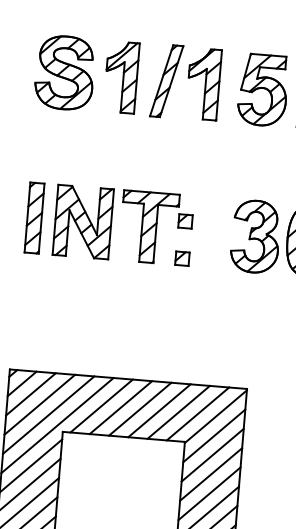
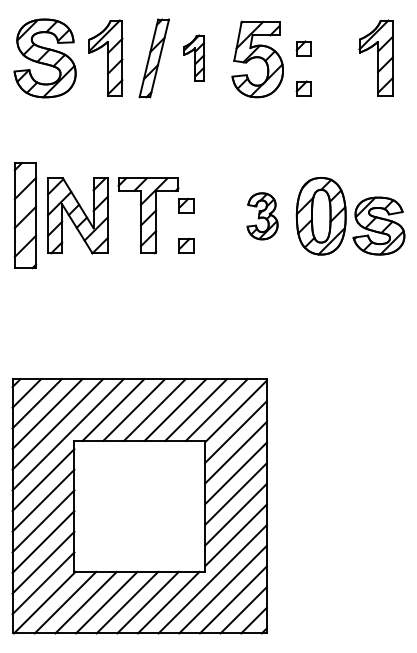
part: (203, 83) -> (193, 57), size x0.6
part: (34, 217) -> (25, 215), size x1.4
part: (255, 236) -> (262, 216), size x0.6

